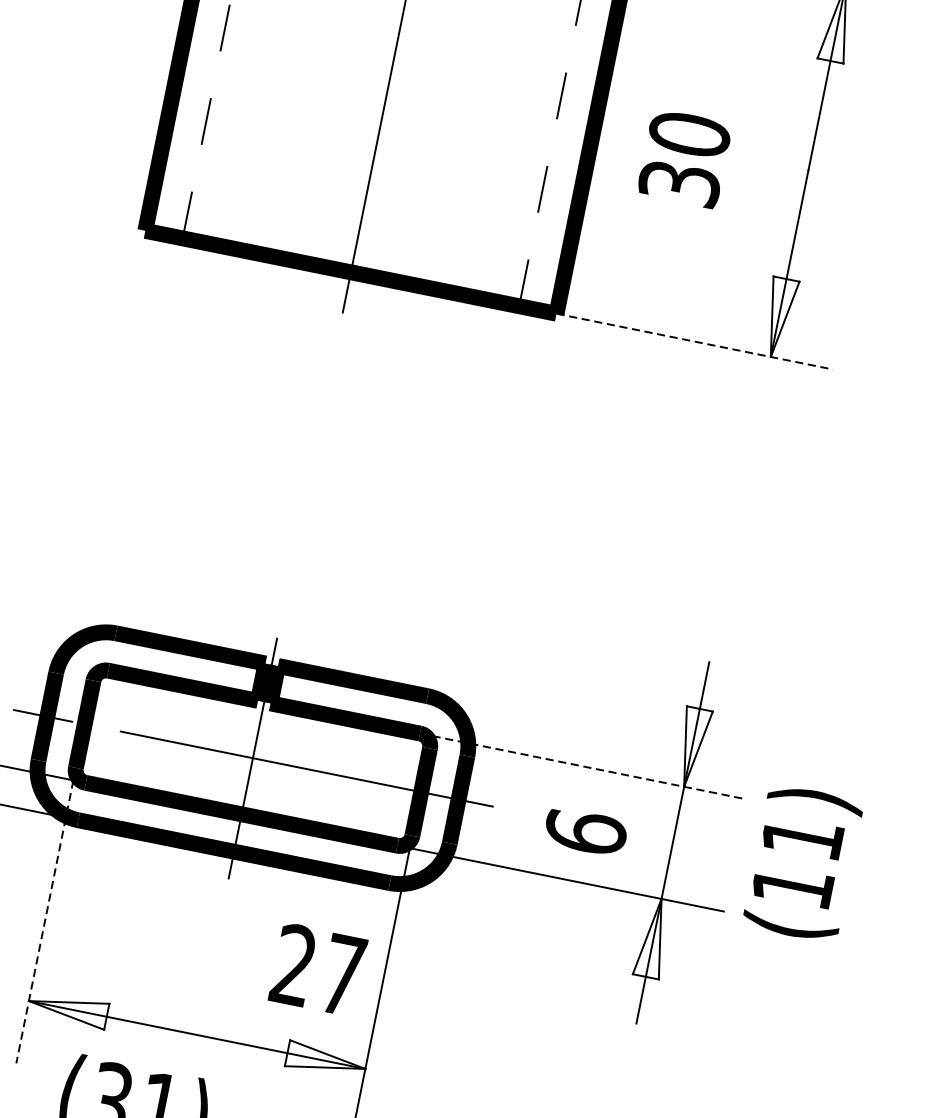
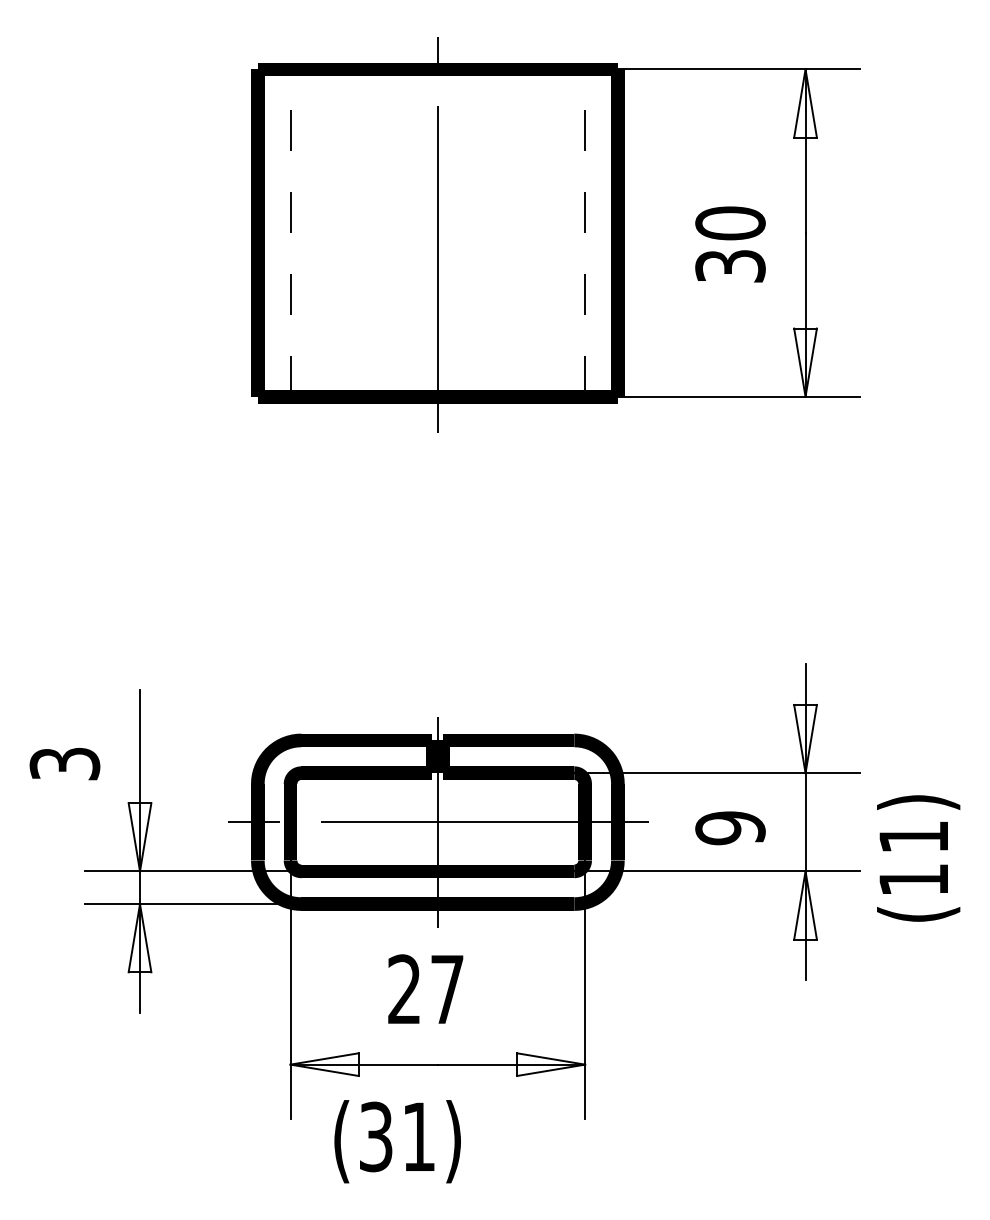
text: (684, 158) -> (730, 244), moved
line: (695, 341) -> (739, 396), dashed -> solid
line: (583, 766) -> (717, 773), dashed -> solid
text: (585, 832) -> (730, 828), 6 -> 9
text: (802, 863) -> (918, 858), moved
line: (45, 916) -> (290, 990), dashed -> solid
text: (318, 968) -> (425, 988), moved

